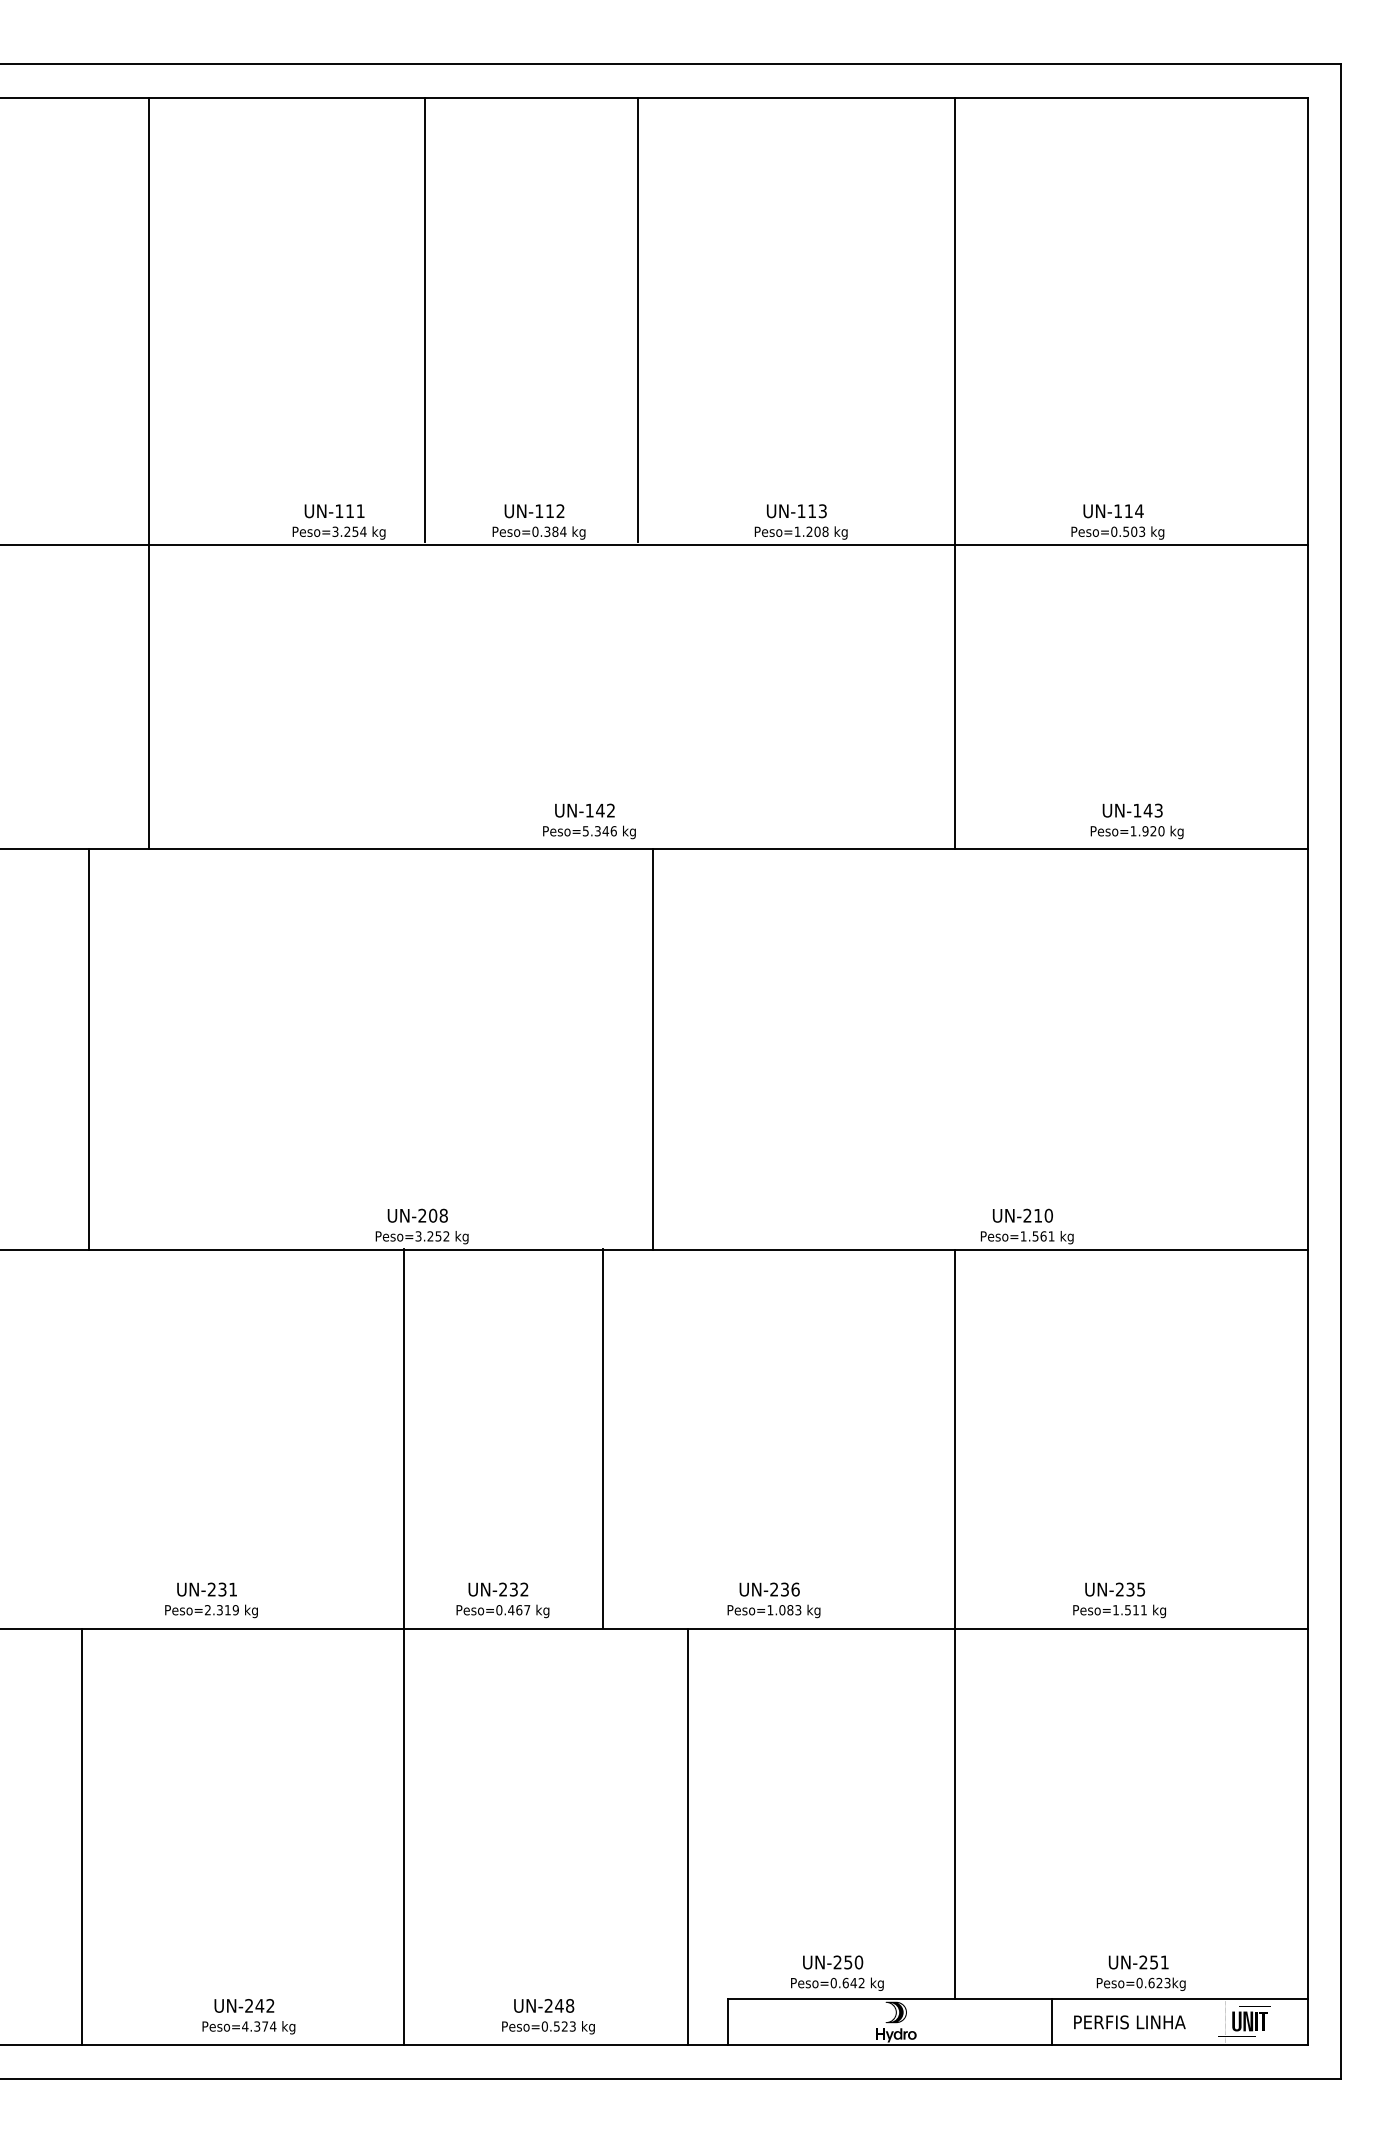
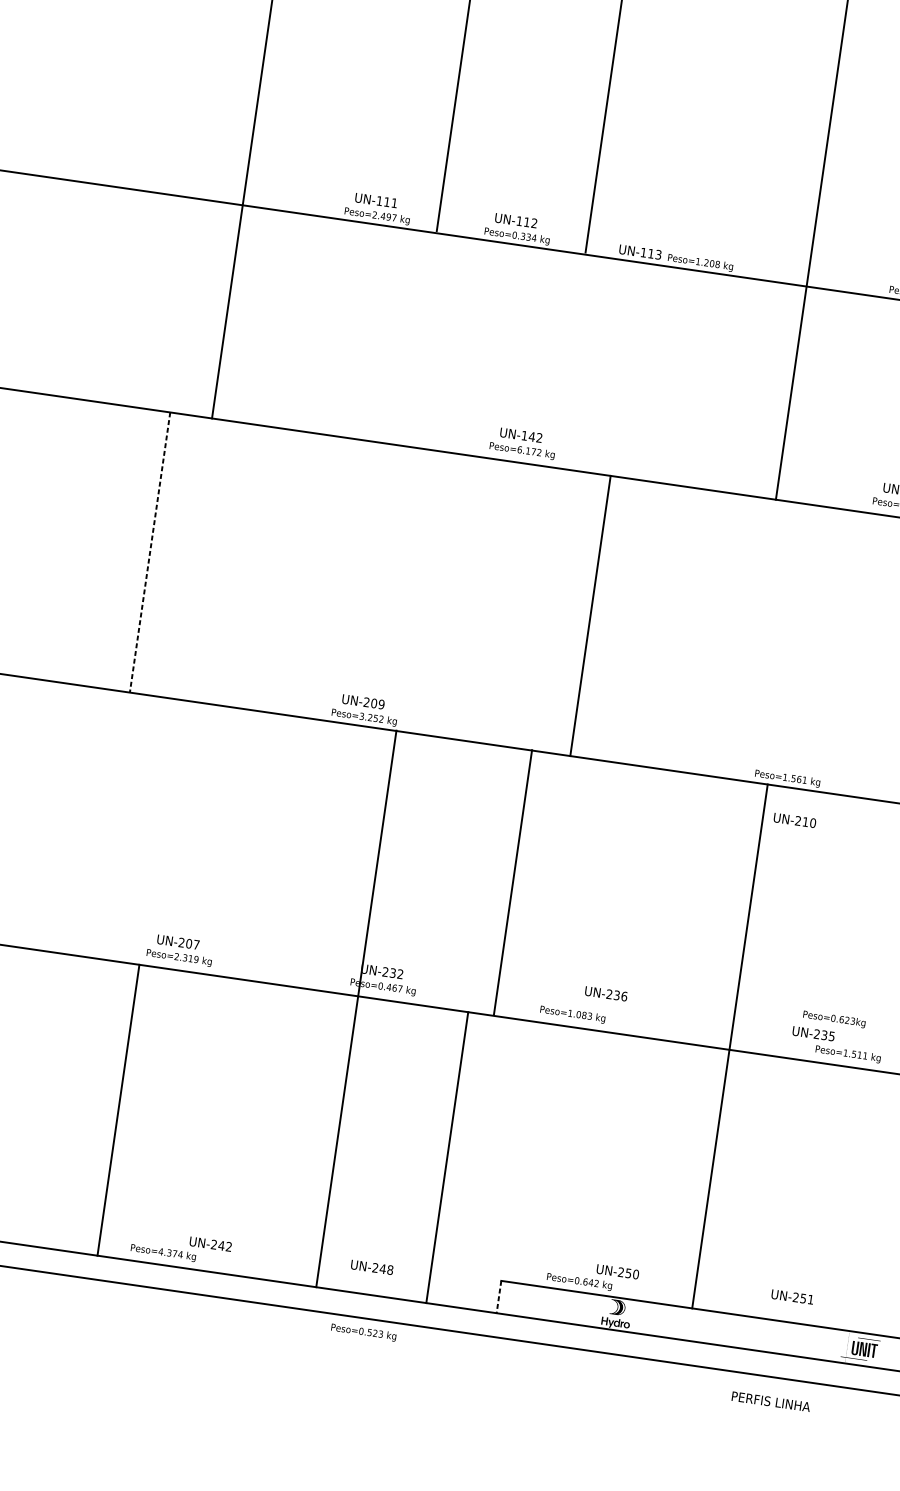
text: (796, 511) -> (640, 252), moved
text: (349, 531) -> (384, 216), Peso=3.254 -> Peso=2.497
text: (555, 531) -> (528, 237), Peso=0.384 -> Peso=0.334
text: (599, 831) -> (529, 451), Peso=5.346 -> Peso=6.172
line: (653, 1049) -> (590, 615), moved
line: (88, 1050) -> (149, 553), solid -> dashed
text: (443, 1215) -> (381, 704), UN-208 -> UN-209
text: (1022, 1215) -> (794, 820), moved
line: (602, 1438) -> (512, 882), moved
text: (227, 1589) -> (192, 944), UN-231 -> UN-207
text: (769, 1589) -> (606, 993), moved
text: (1119, 1611) -> (848, 1054), moved
line: (954, 1623) -> (730, 1045), moved
line: (403, 1646) -> (356, 1008), moved
line: (82, 1836) -> (118, 1109), moved
line: (688, 1836) -> (447, 1157), moved
text: (833, 1962) -> (618, 1271), moved
text: (1140, 1983) -> (833, 1018), moved
text: (244, 2005) -> (210, 1243), moved
line: (1052, 2021) -> (726, 1329), removed
line: (727, 2022) -> (498, 1297), solid -> dashed
text: (1129, 2022) -> (770, 1401), moved
text: (548, 2027) -> (363, 1332), moved

